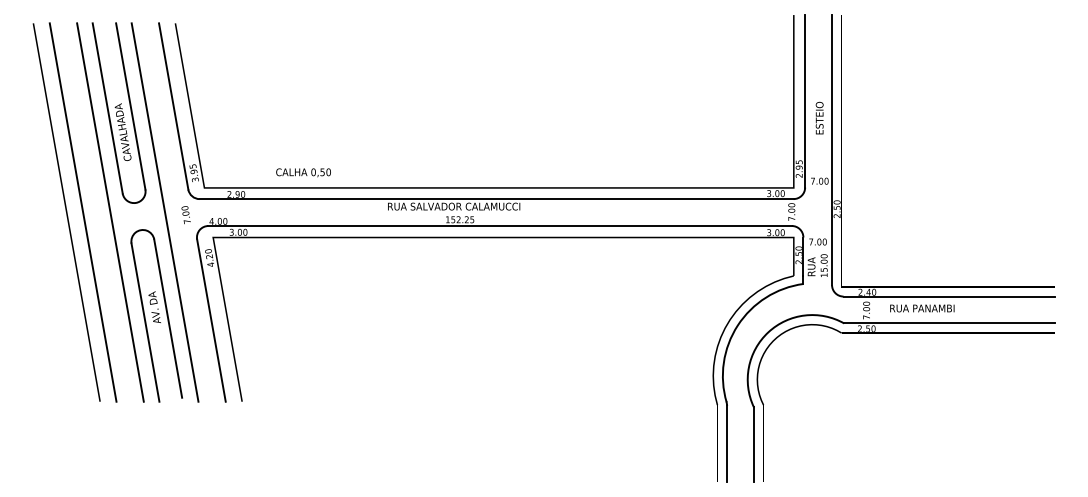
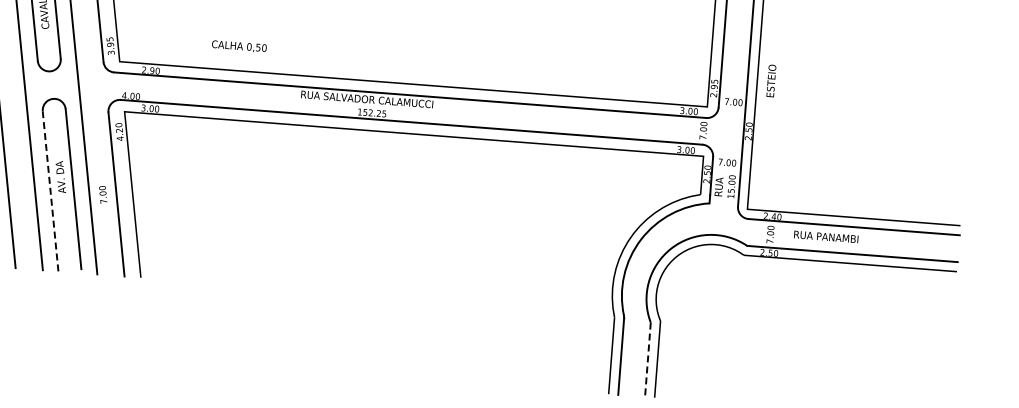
text: (819, 117) -> (771, 80), moved
text: (303, 172) -> (239, 46), moved
text: (185, 215) -> (102, 195), moved
line: (145, 322) -> (50, 191), solid -> dashed
line: (753, 445) -> (647, 360), solid -> dashed

